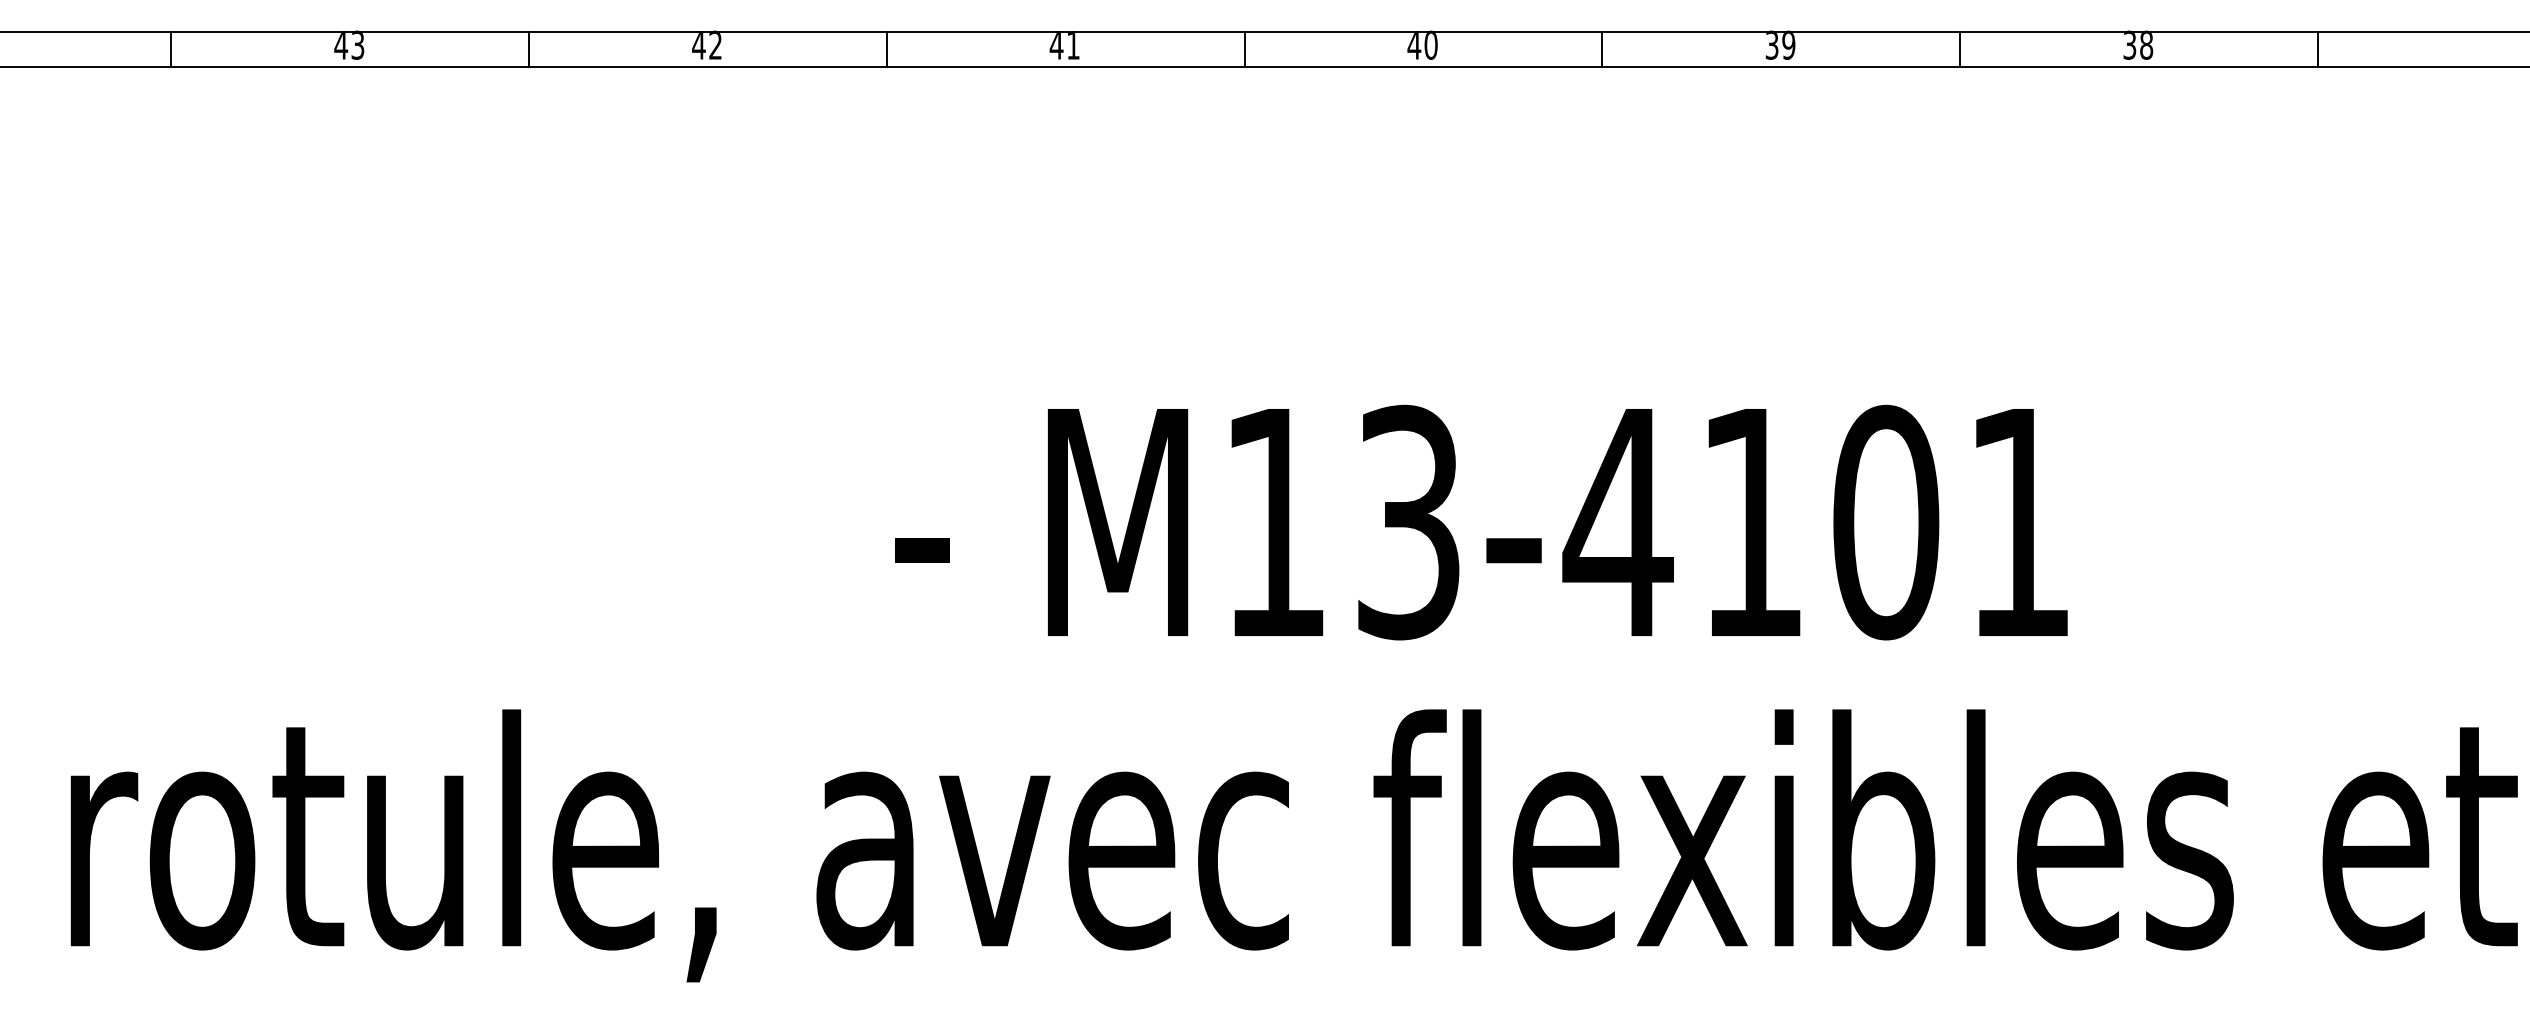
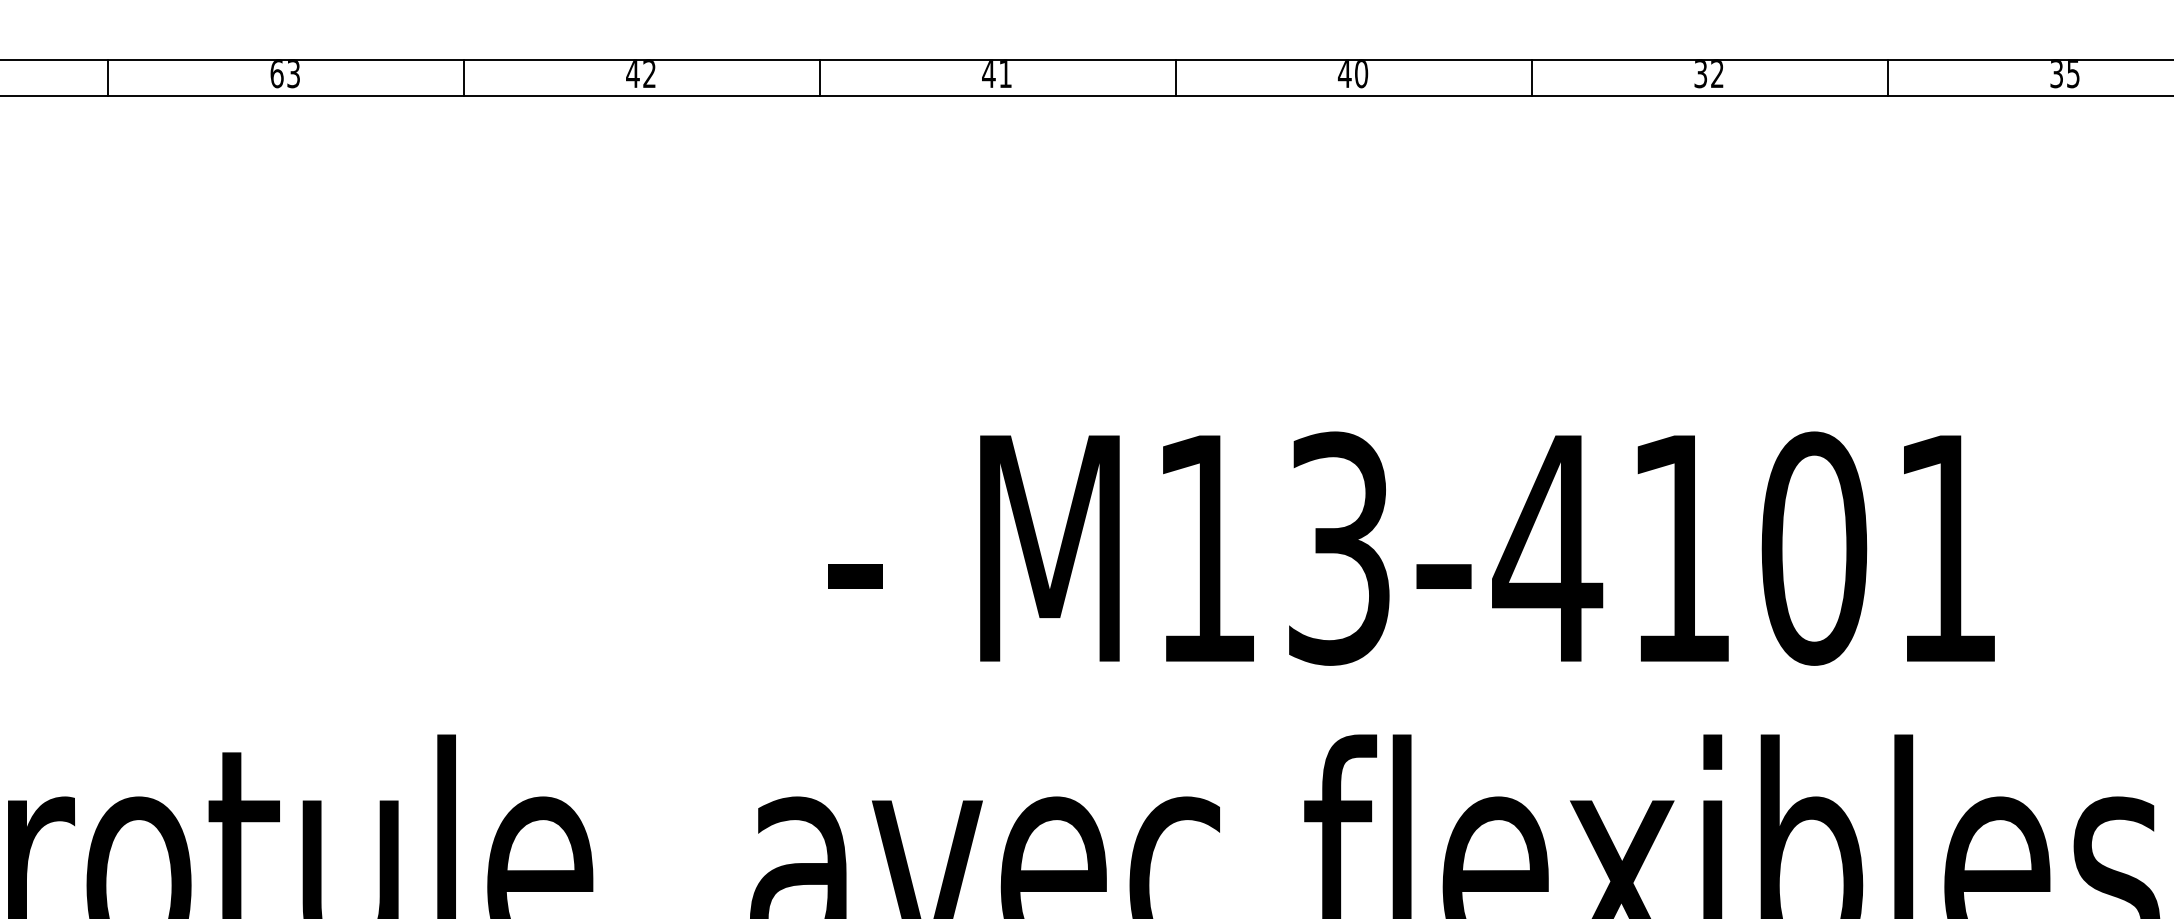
text: (341, 44) -> (277, 72), 43 -> 63
text: (1788, 44) -> (1717, 72), 39 -> 32
text: (2146, 44) -> (2073, 72), 38 -> 35

